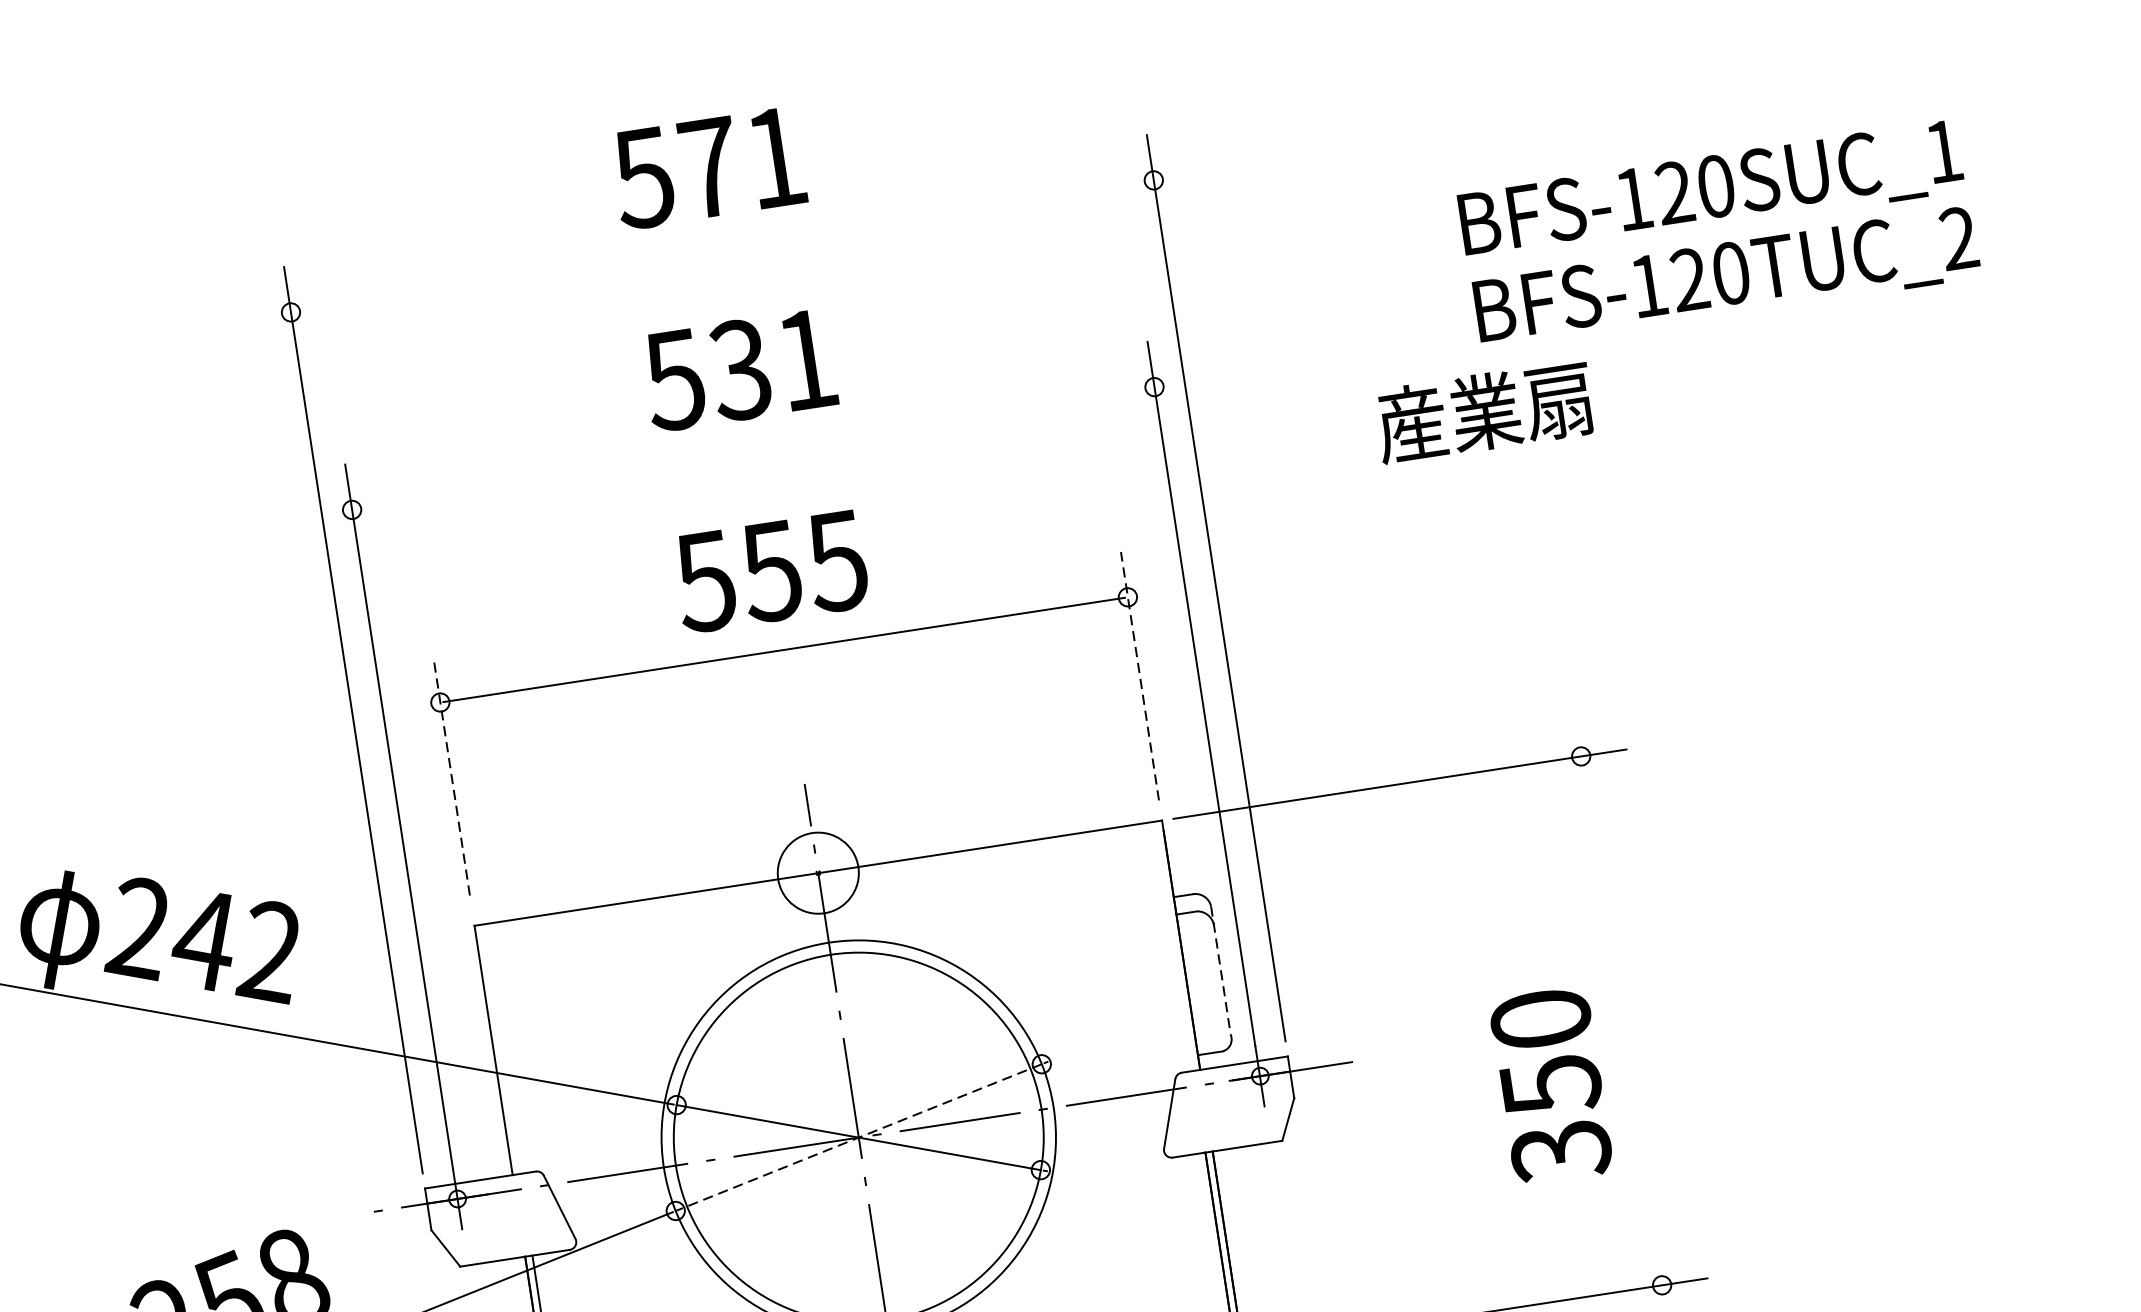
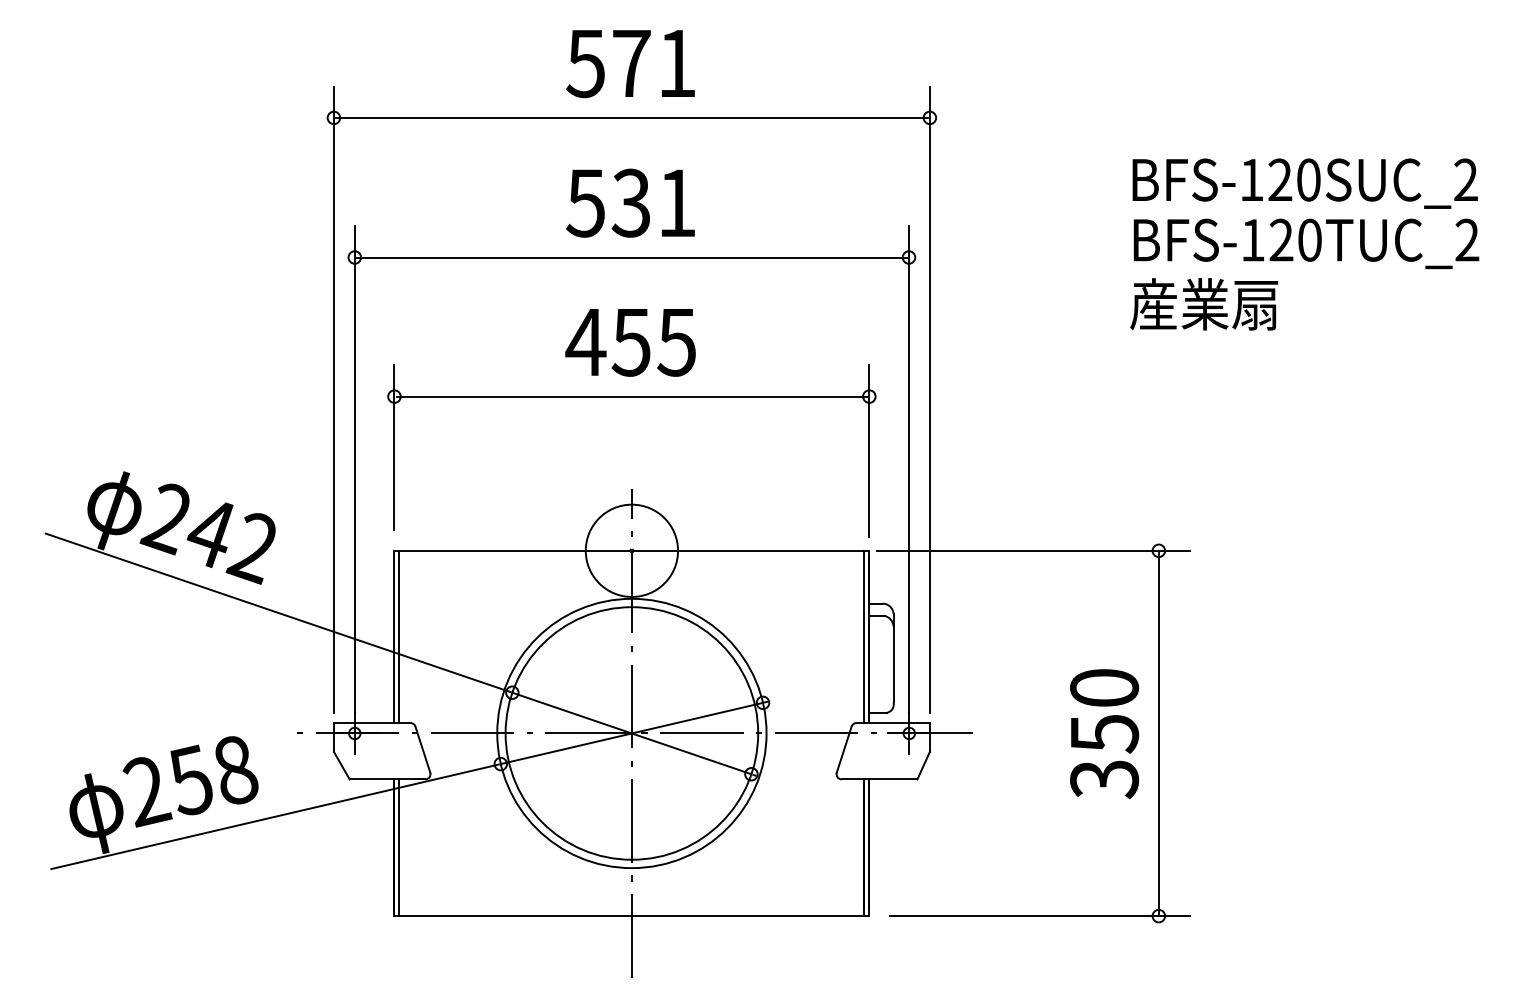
text: (1942, 150) -> (1465, 179), BFS-120SUC_1 -> BFS-120SUC_2
line: (721, 245) -> (631, 117), added
text: (1485, 412) -> (1204, 304), moved
line: (752, 448) -> (631, 257), added
text: (704, 581) -> (585, 342), 555 -> 455
line: (1140, 676) -> (869, 451), dashed -> solid
line: (451, 776) -> (394, 447), dashed -> solid
circle: (817, 872) -> (631, 550), size x1.67
line: (1174, 945) -> (864, 636), added
line: (1220, 971) -> (893, 658), dashed -> solid
line: (1621, 1020) -> (1158, 733), added
line: (500, 1048) -> (399, 636), added
text: (1550, 1085) -> (1104, 733), moved
line: (858, 1137) -> (631, 733), dashed -> solid

